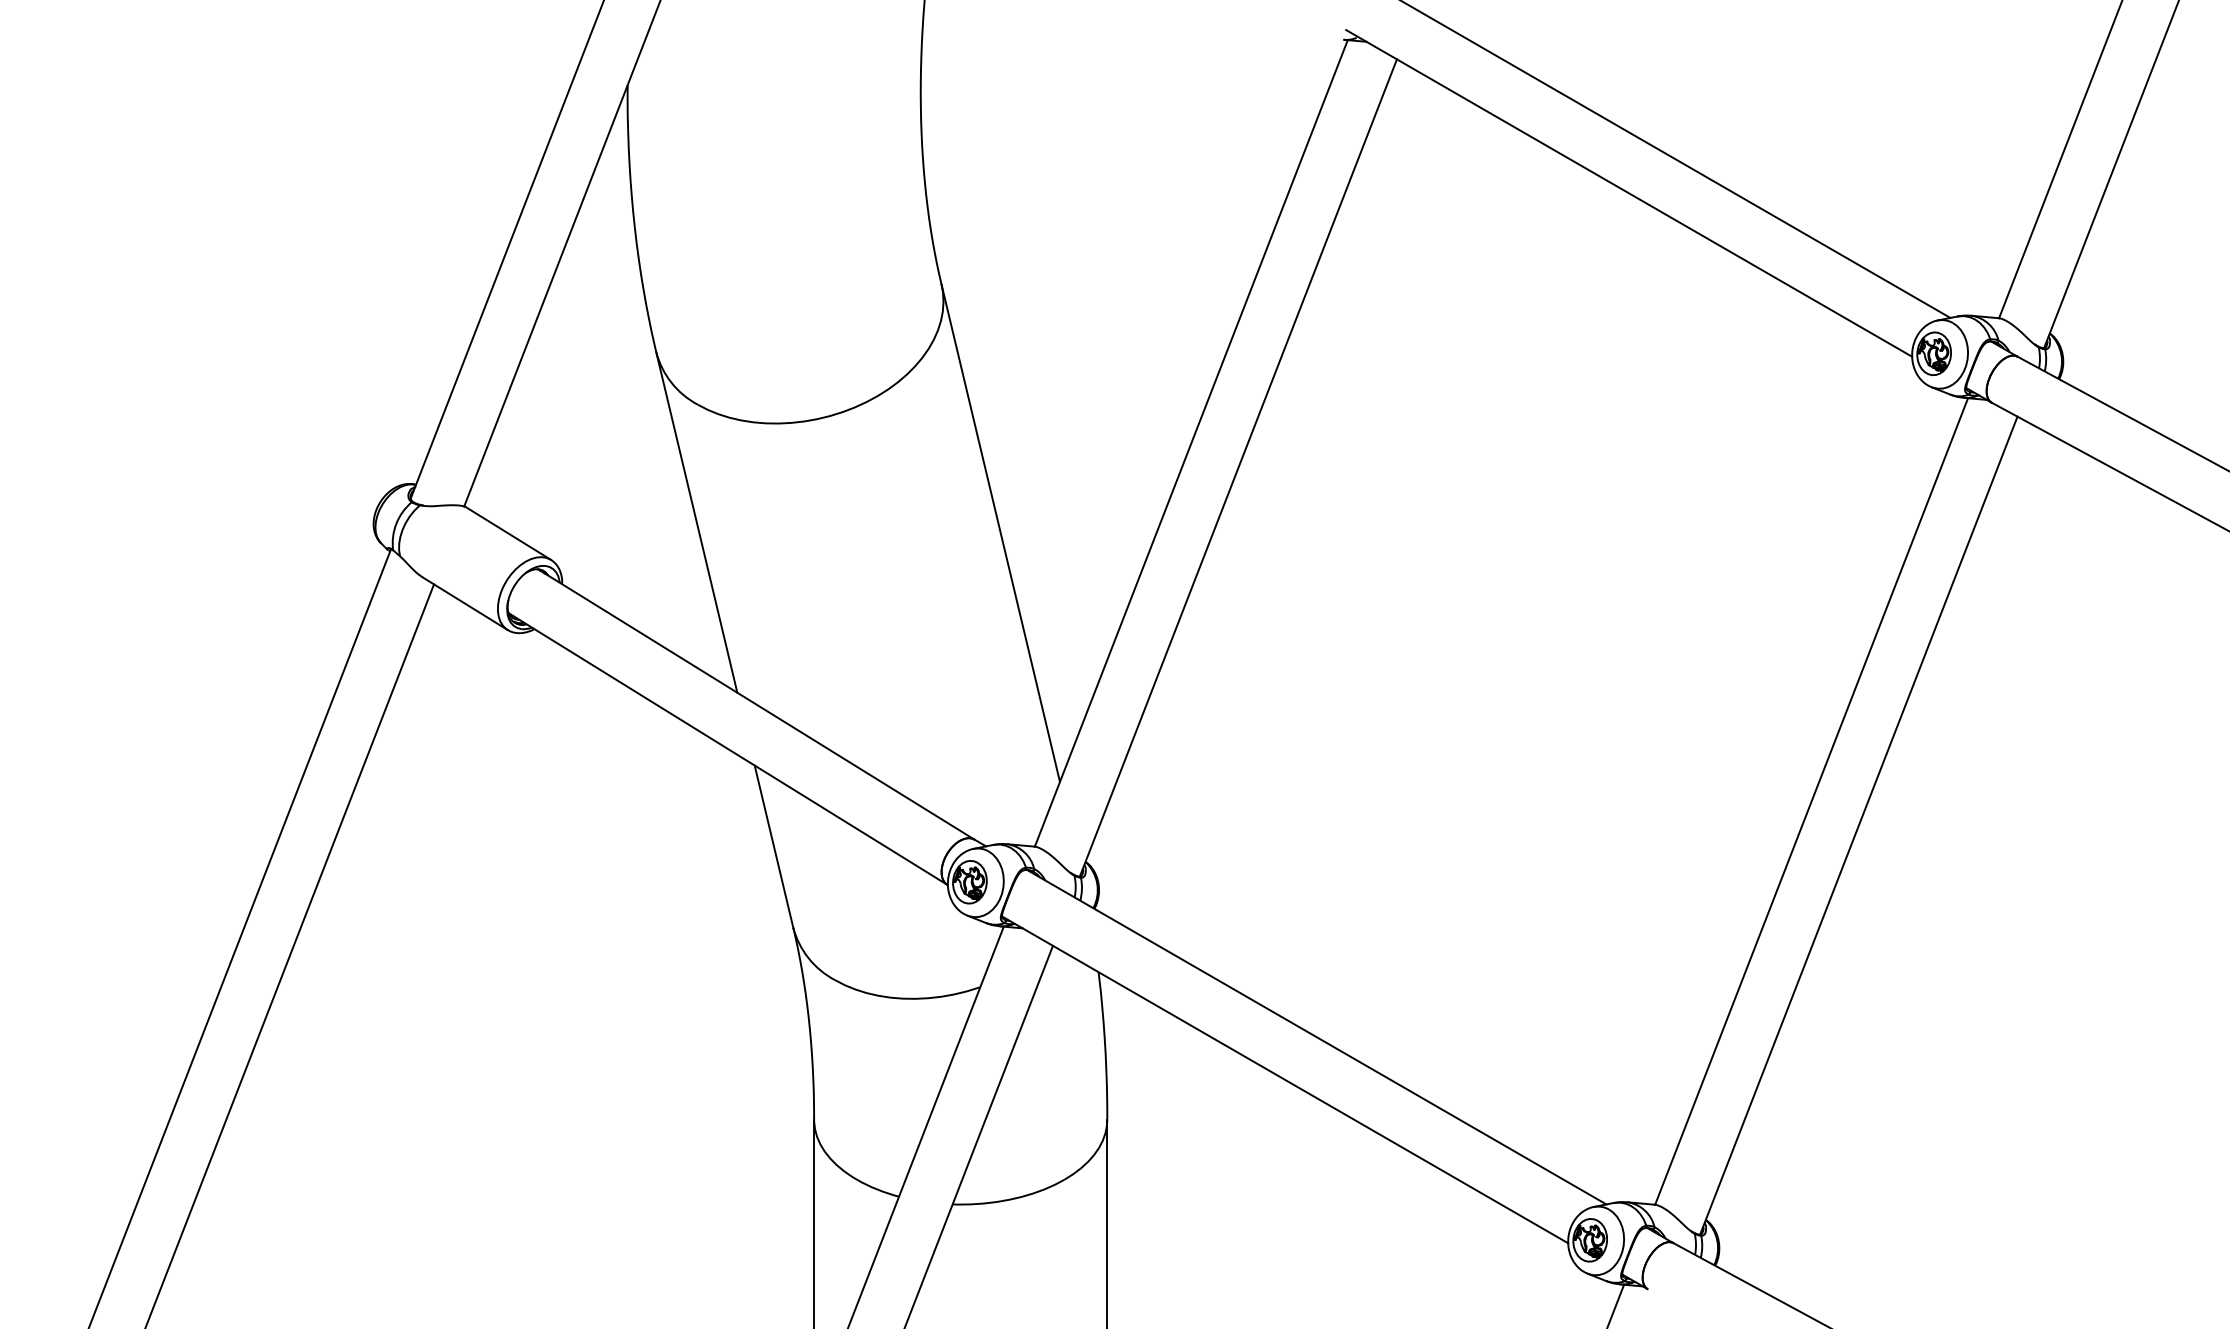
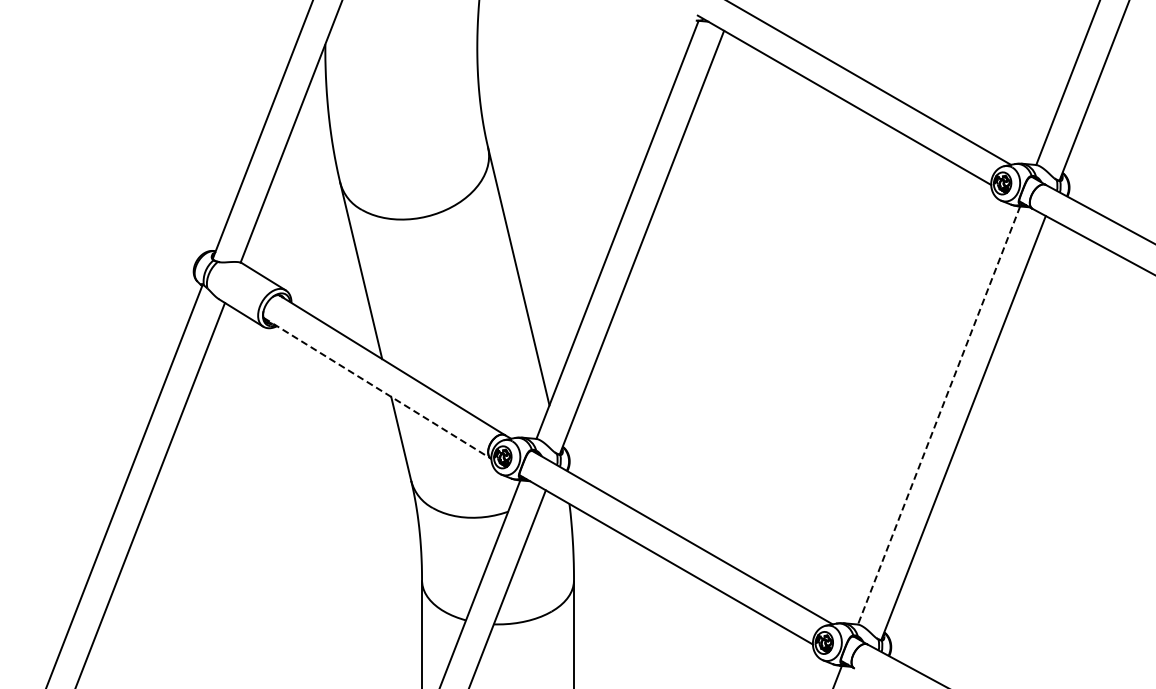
line: (728, 749) -> (377, 388), solid -> dashed
line: (1810, 801) -> (938, 415), solid -> dashed

